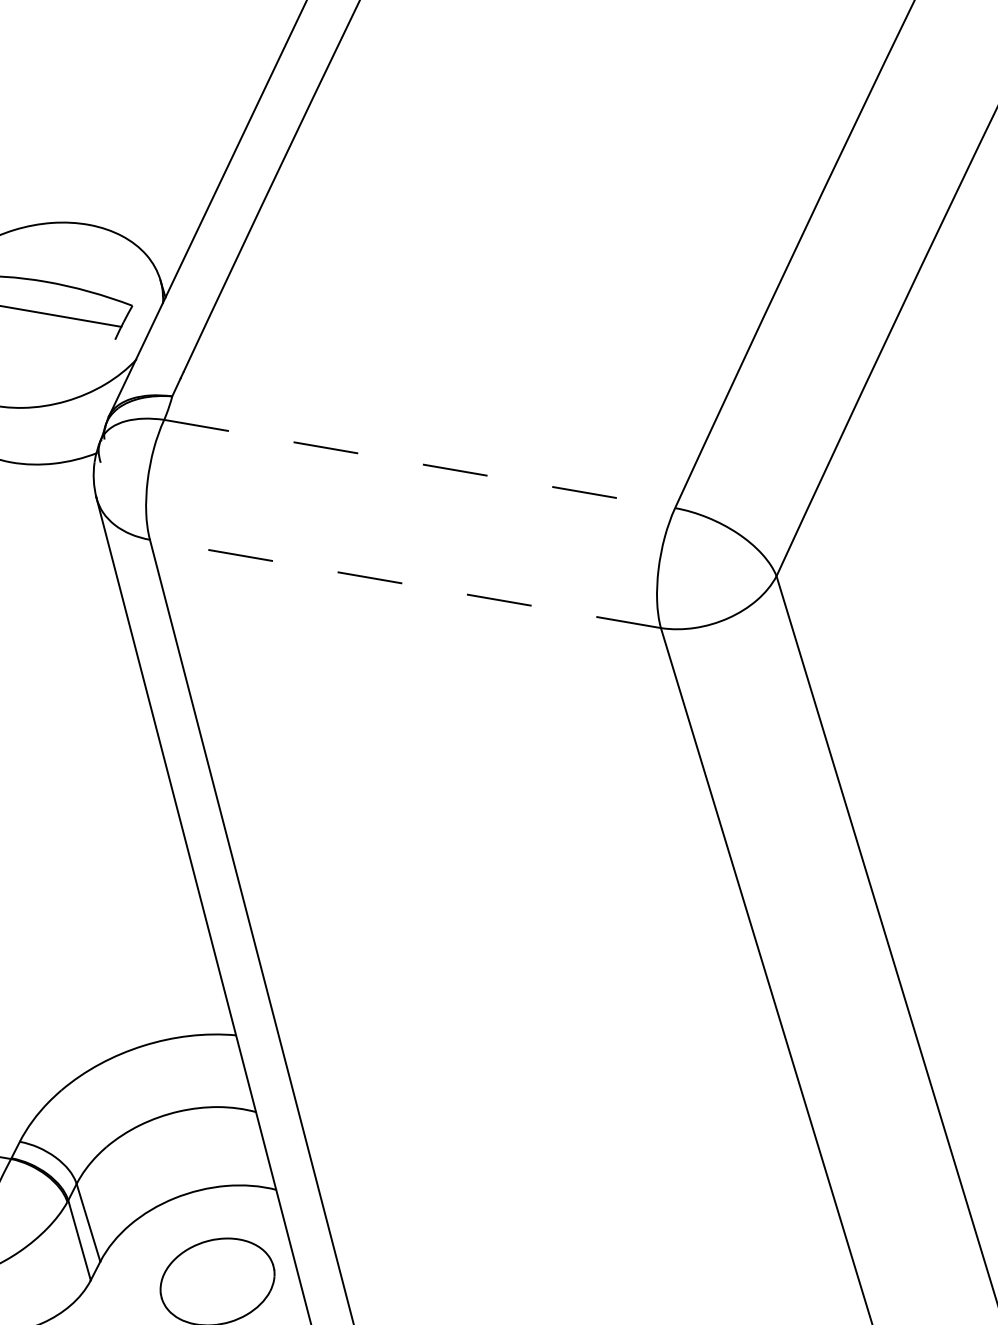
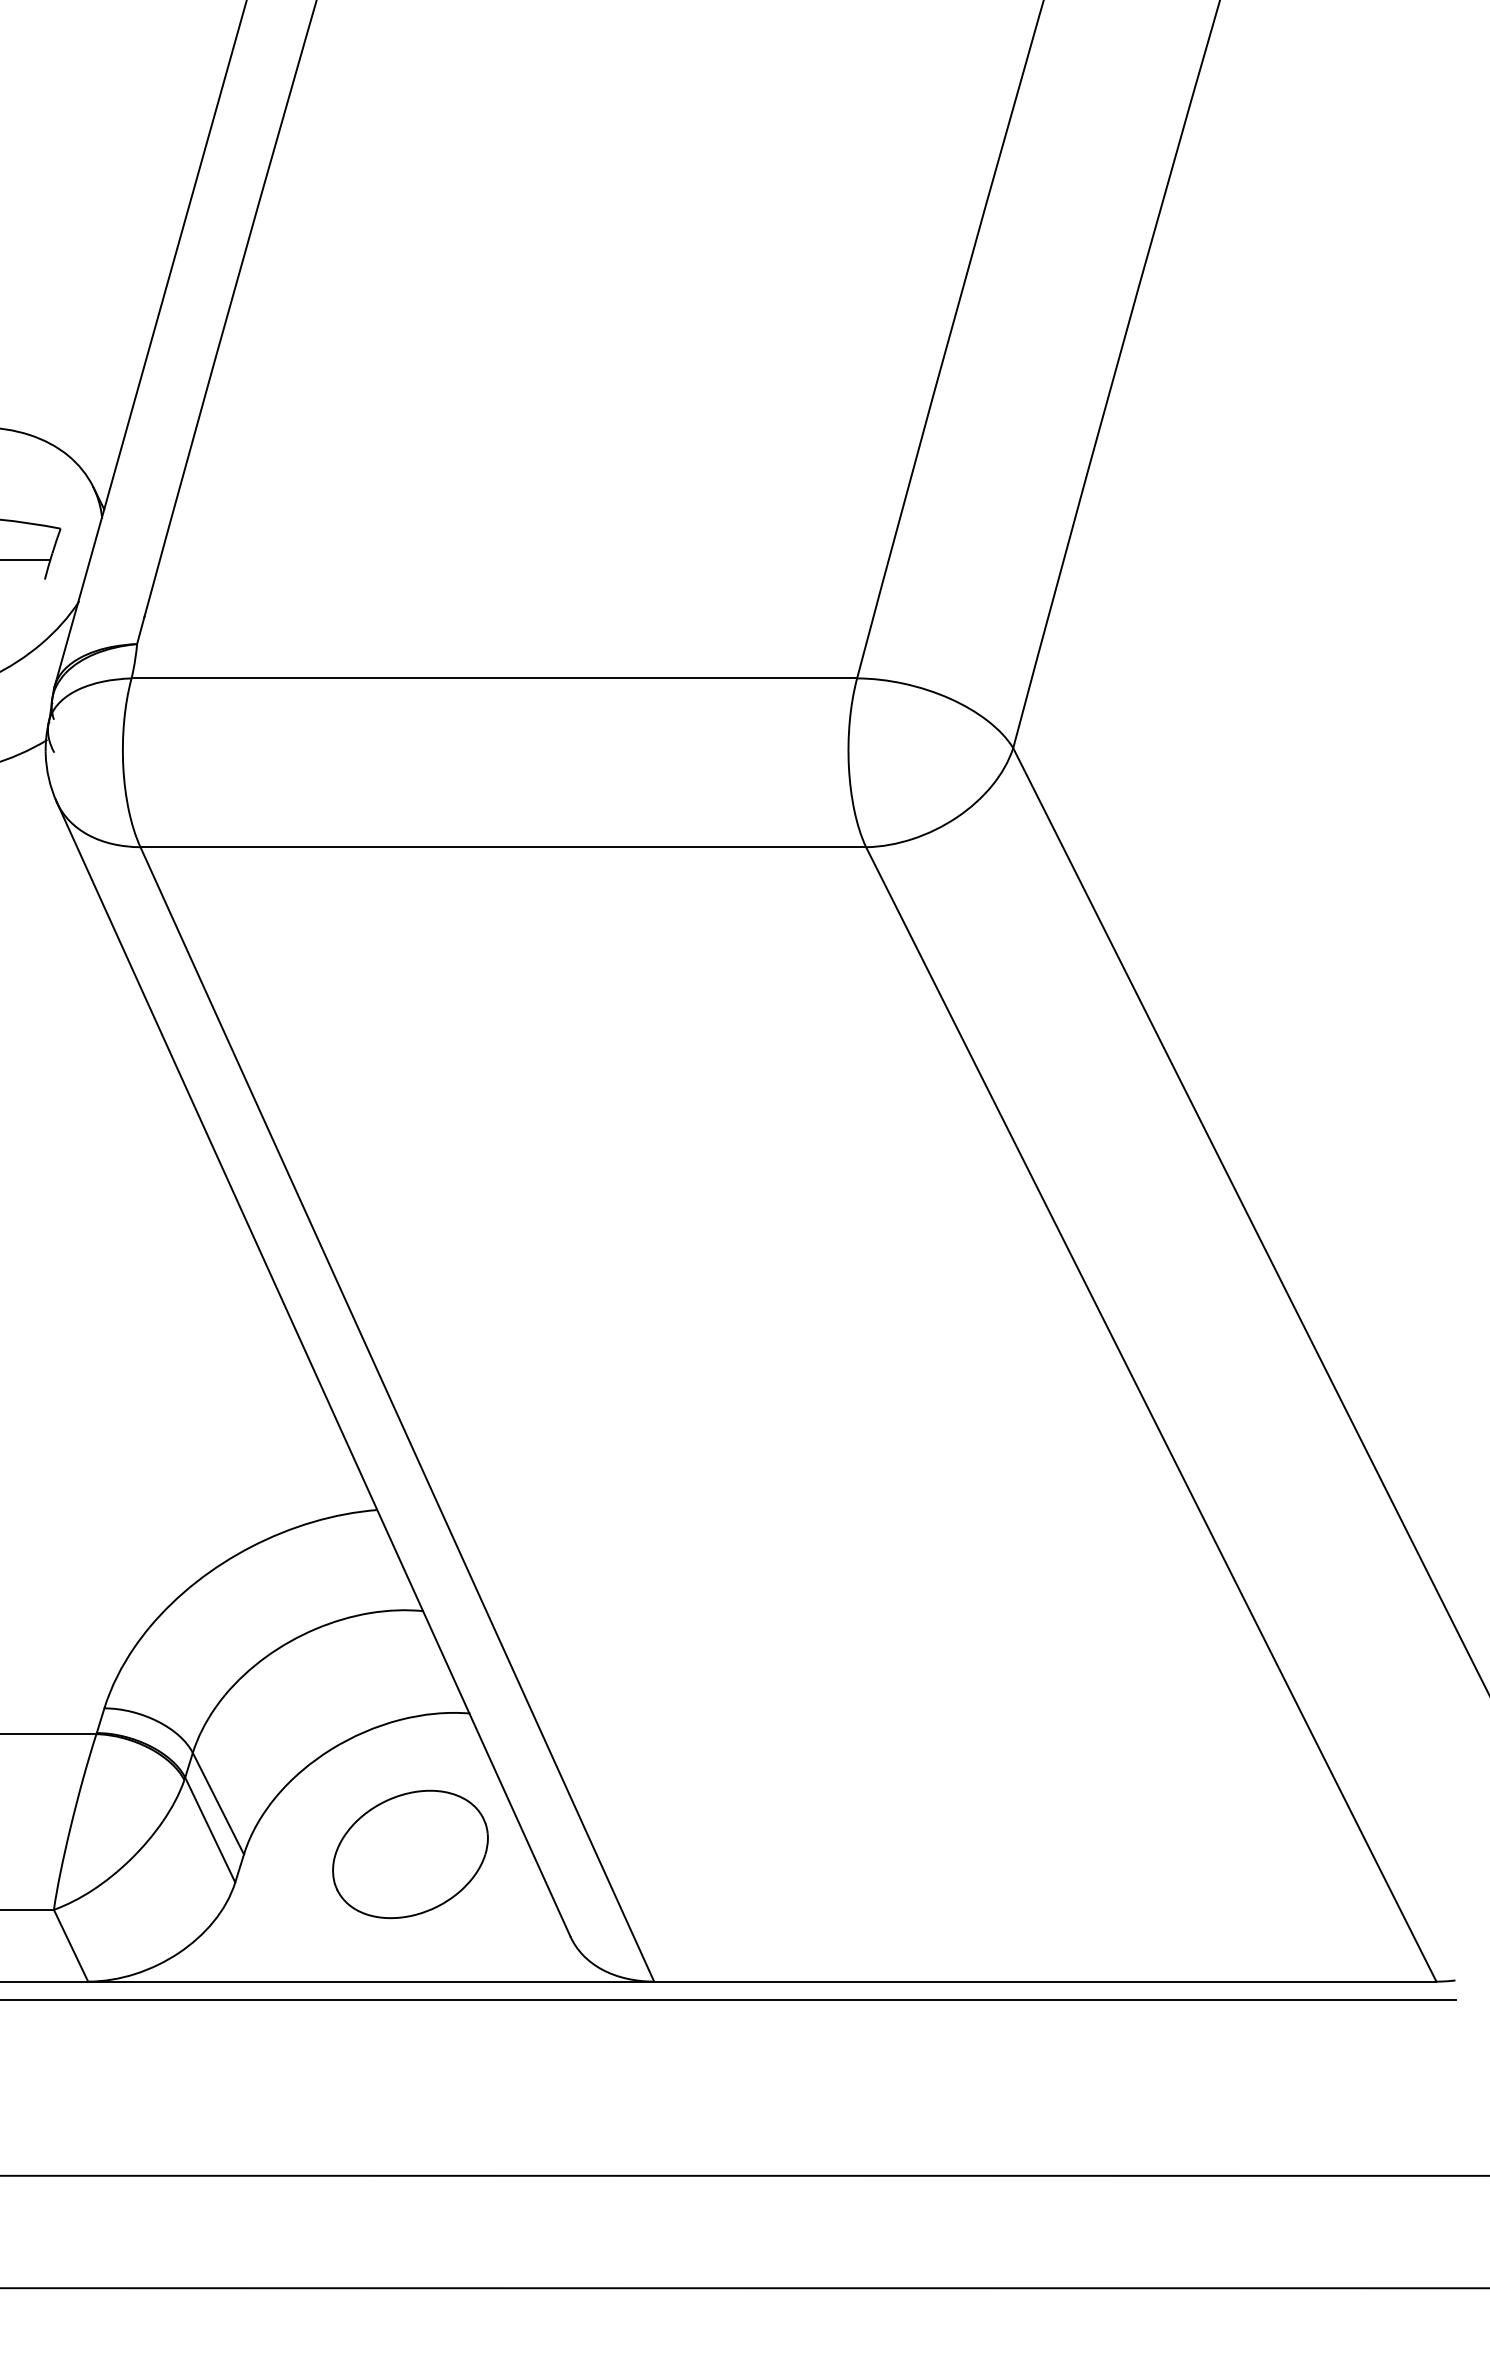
line: (419, 464) -> (494, 678), dashed -> solid
line: (405, 584) -> (503, 847), dashed -> solid

